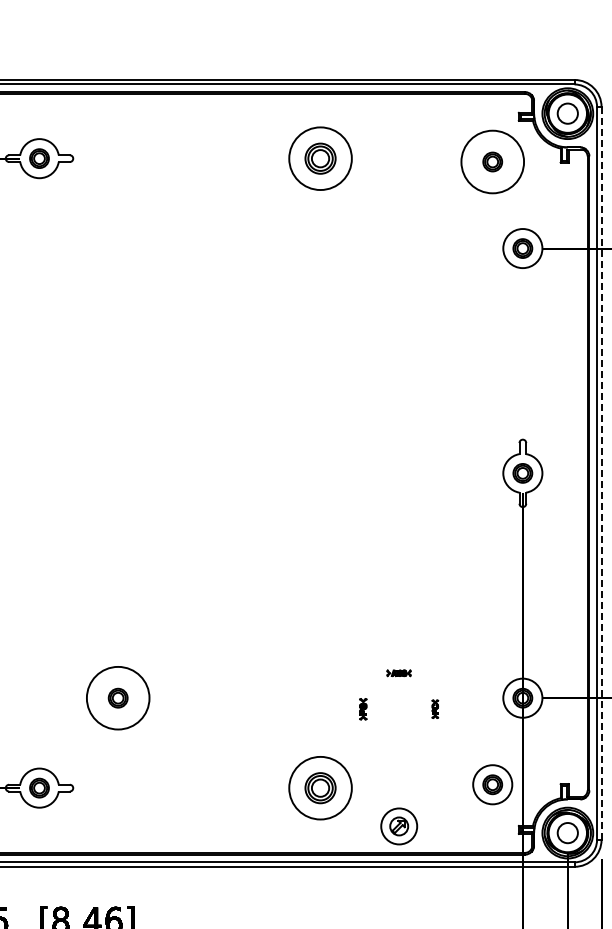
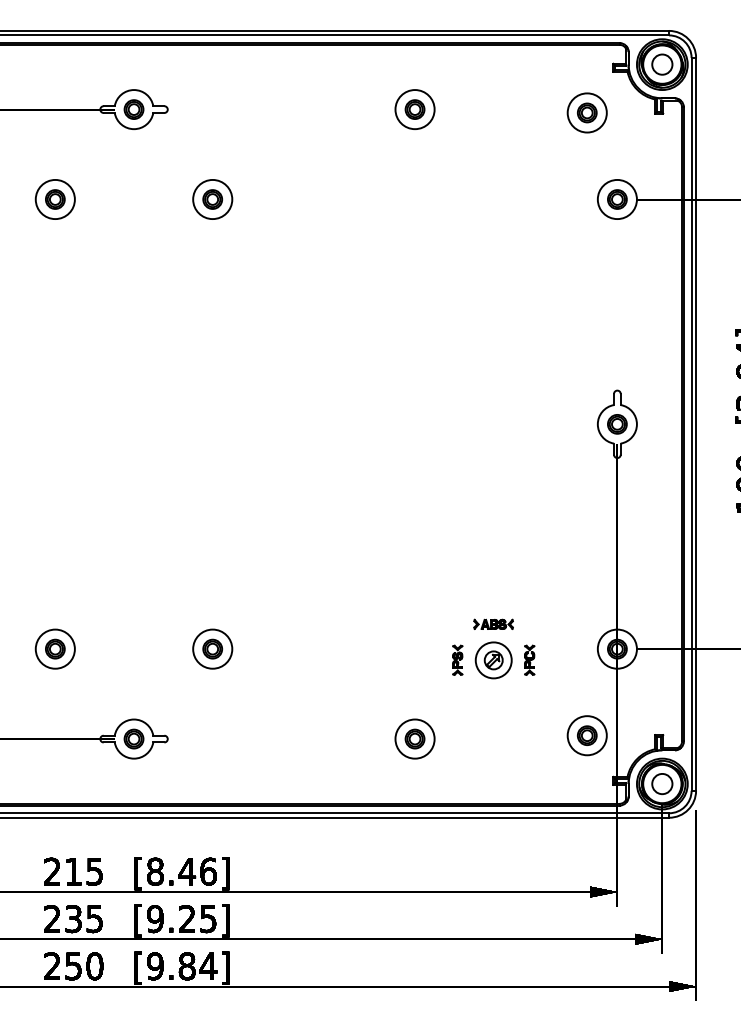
part: (319, 158) -> (414, 109), size x0.62
circle: (491, 161) -> (586, 112), size x0.62
part: (117, 248) -> (212, 199), added
line: (601, 473) -> (696, 424), dashed -> solid
part: (398, 672) -> (493, 623), size x1.67
circle: (117, 697) -> (212, 648), size x0.62
part: (362, 708) -> (457, 659), size x1.43
part: (434, 708) -> (529, 659), size x1.67
part: (319, 787) -> (414, 738), size x0.62
part: (398, 826) -> (493, 660), moved

